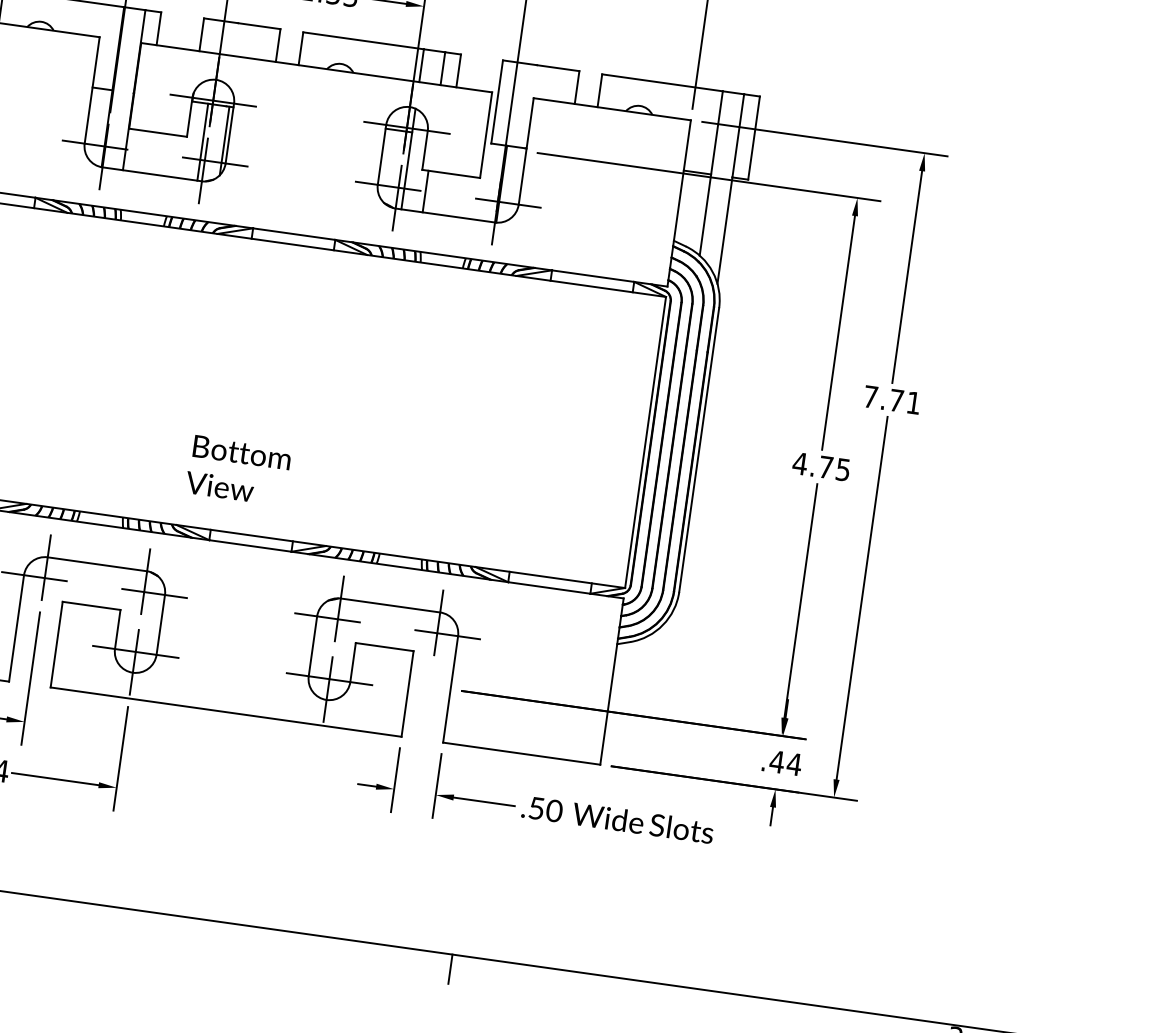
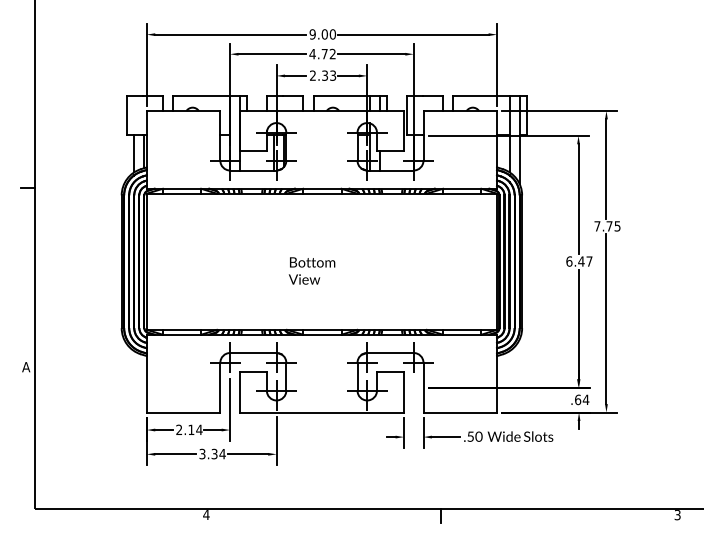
text: (913, 403) -> (617, 226), 7.71 -> 7.75
text: (821, 466) -> (579, 261), 4.75 -> 6.47
text: (237, 469) -> (311, 270), moved
text: (776, 760) -> (577, 399), .44 -> .64

